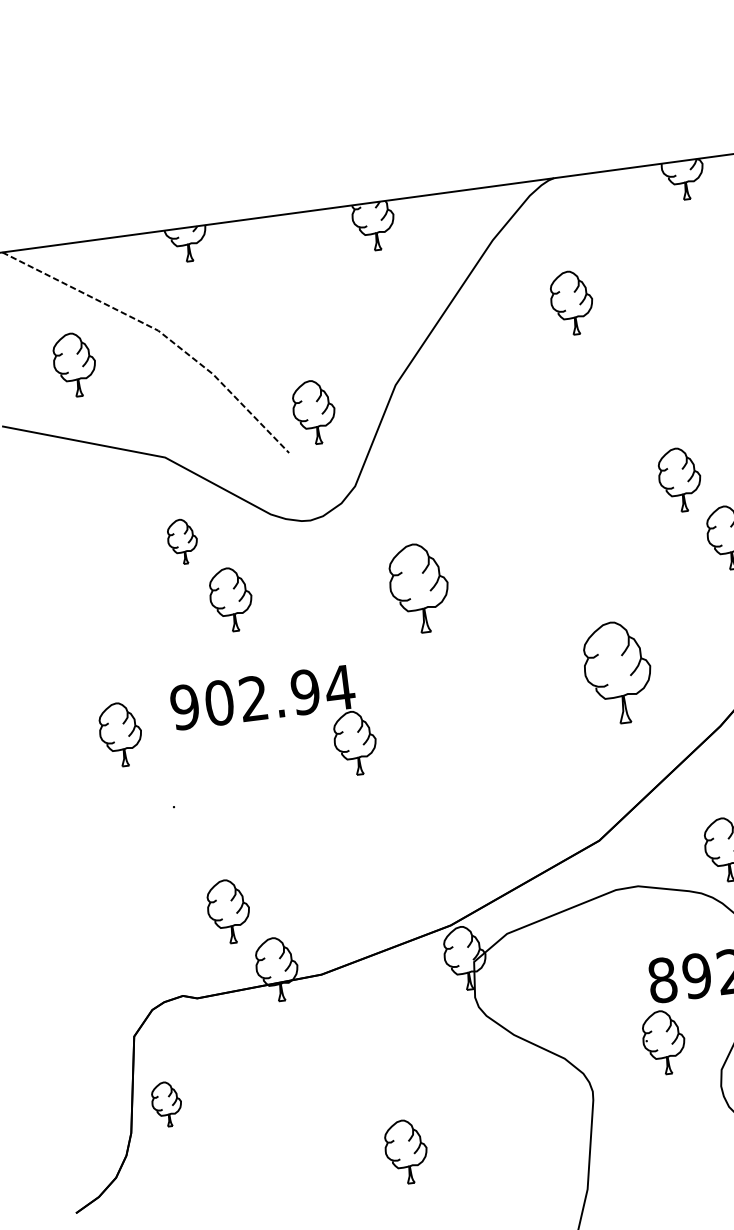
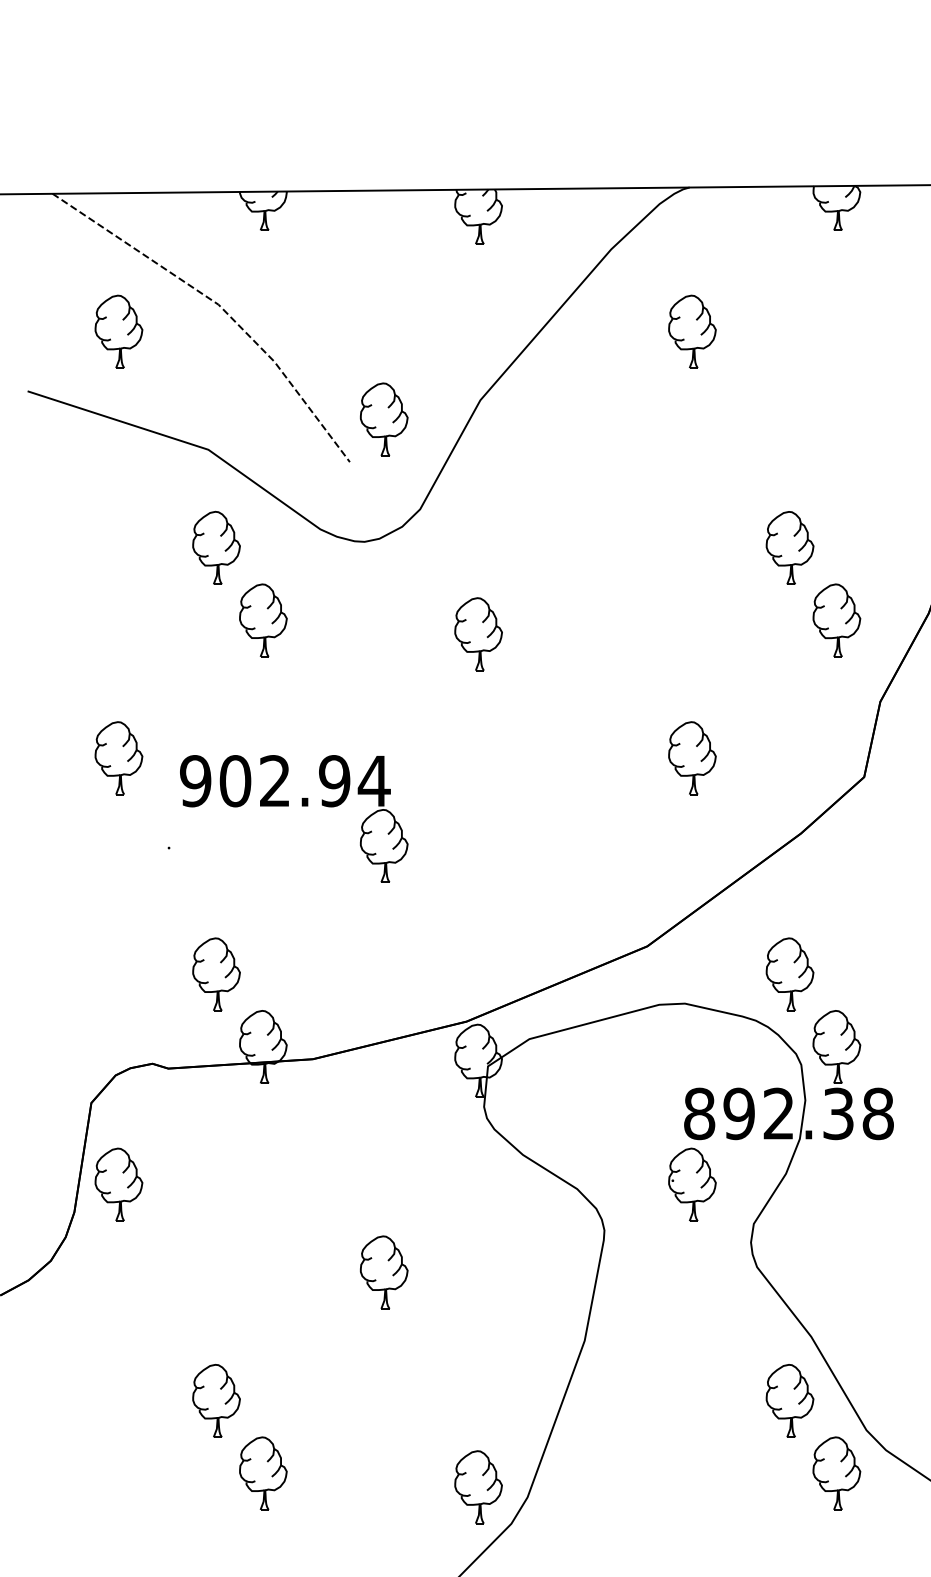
part: (182, 541) -> (216, 547), size x1.43
part: (419, 588) -> (478, 634), size x0.71
part: (618, 672) -> (692, 758), size x0.62
part: (268, 719) -> (288, 806), moved
part: (166, 1104) -> (118, 1184), size x1.43

